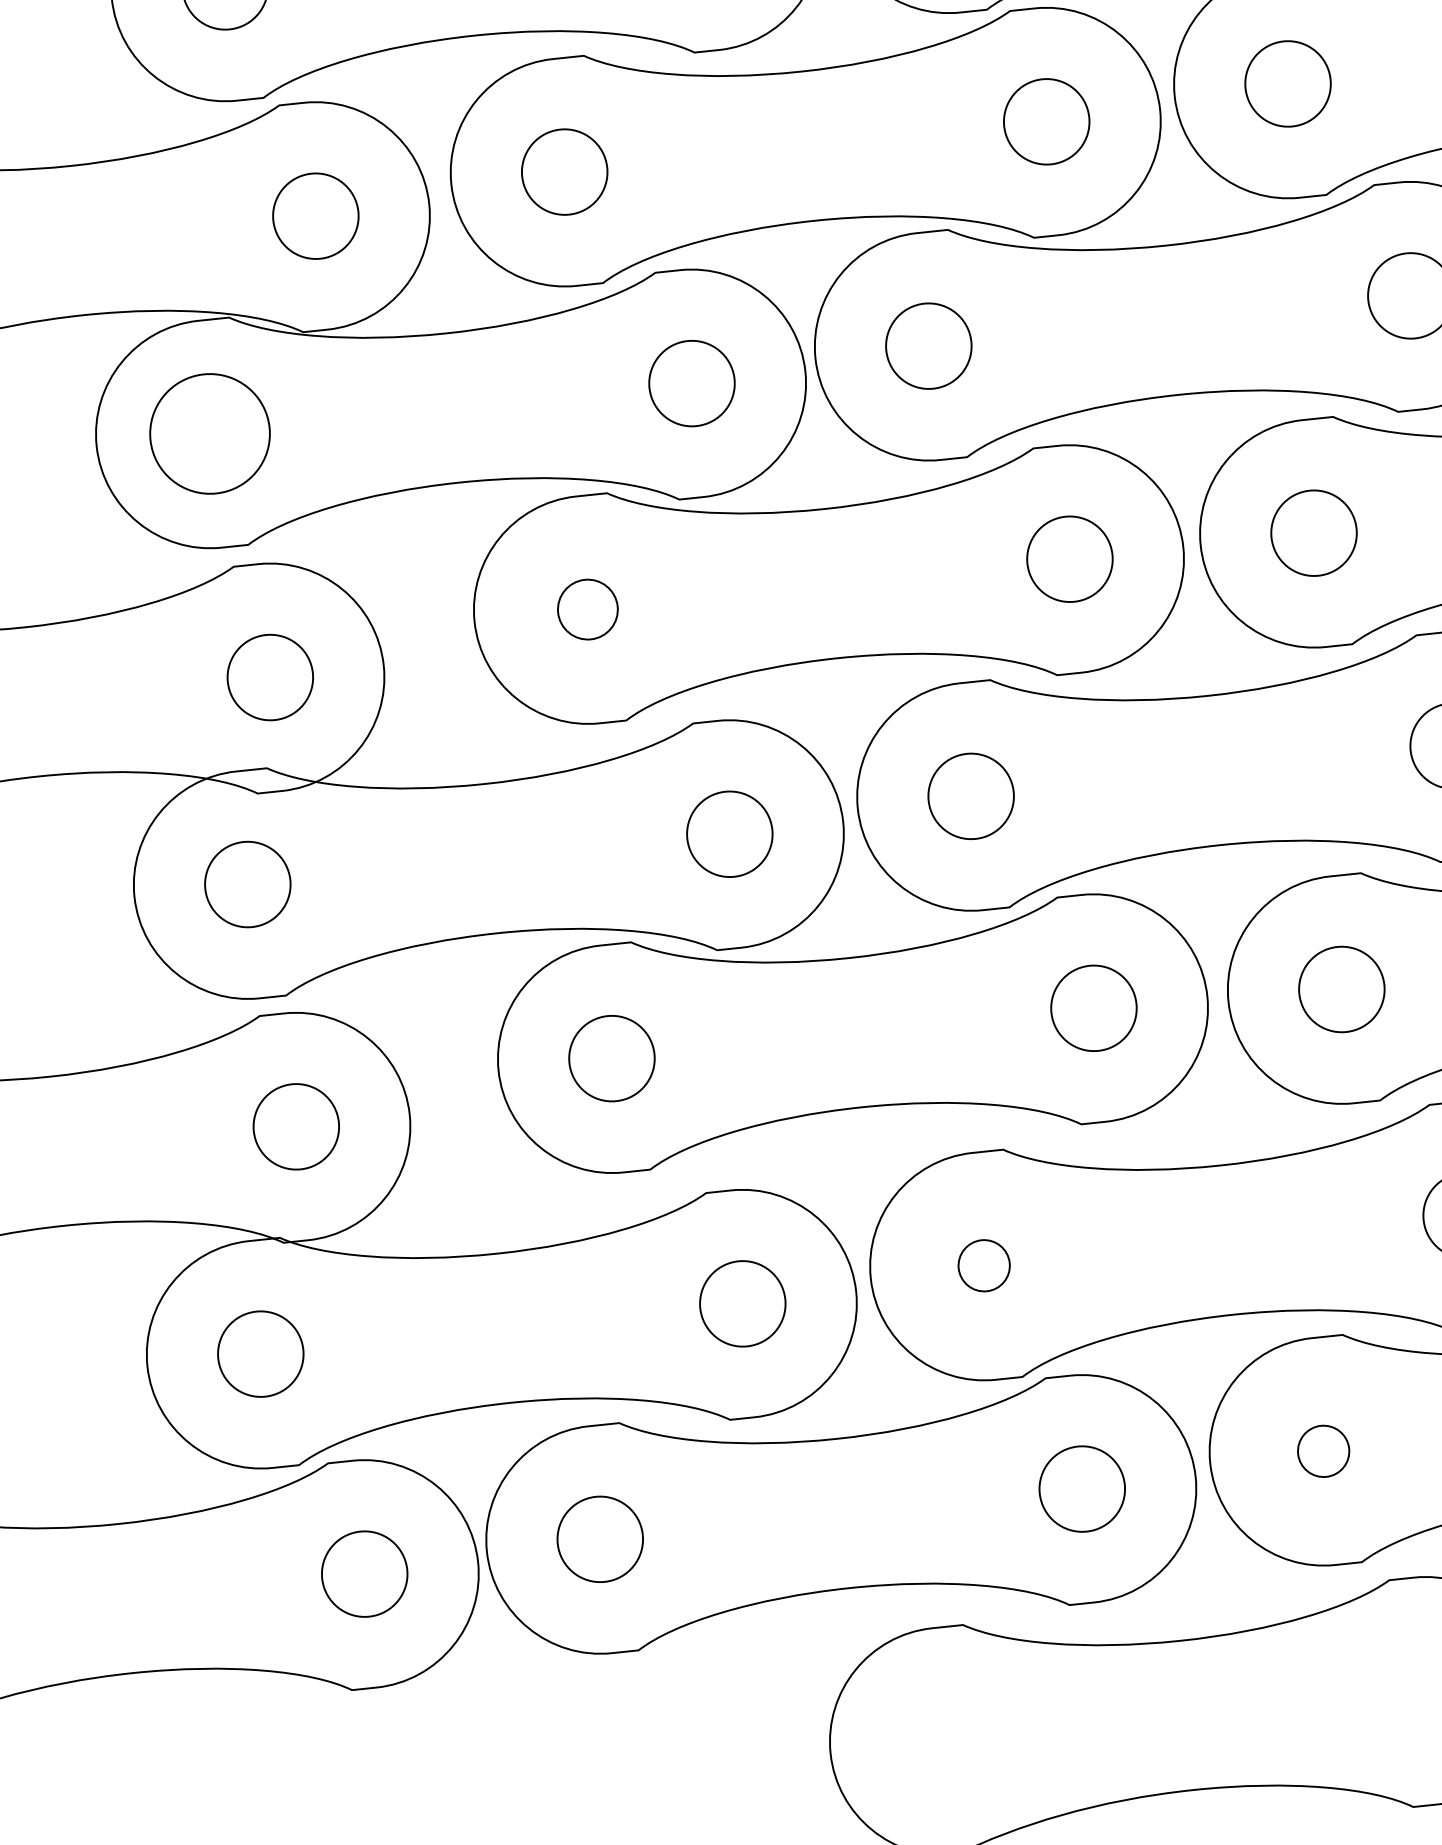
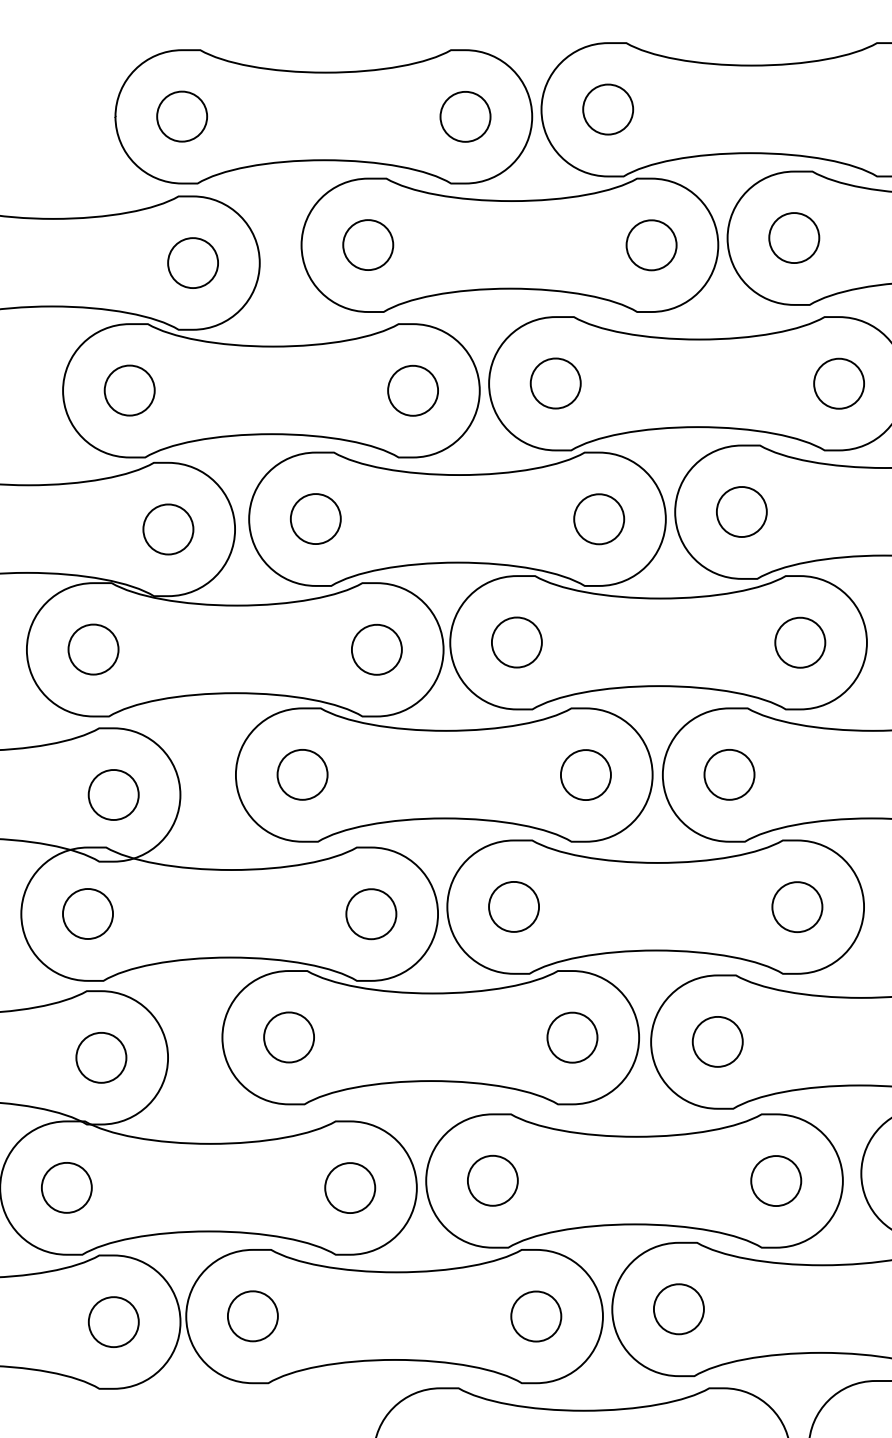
part: (209, 433) -> (93, 649), size x0.71
part: (587, 608) -> (302, 774), size x1.43
part: (983, 1265) -> (492, 1180), size x1.67
part: (1322, 1451) -> (678, 1309), size x1.67

